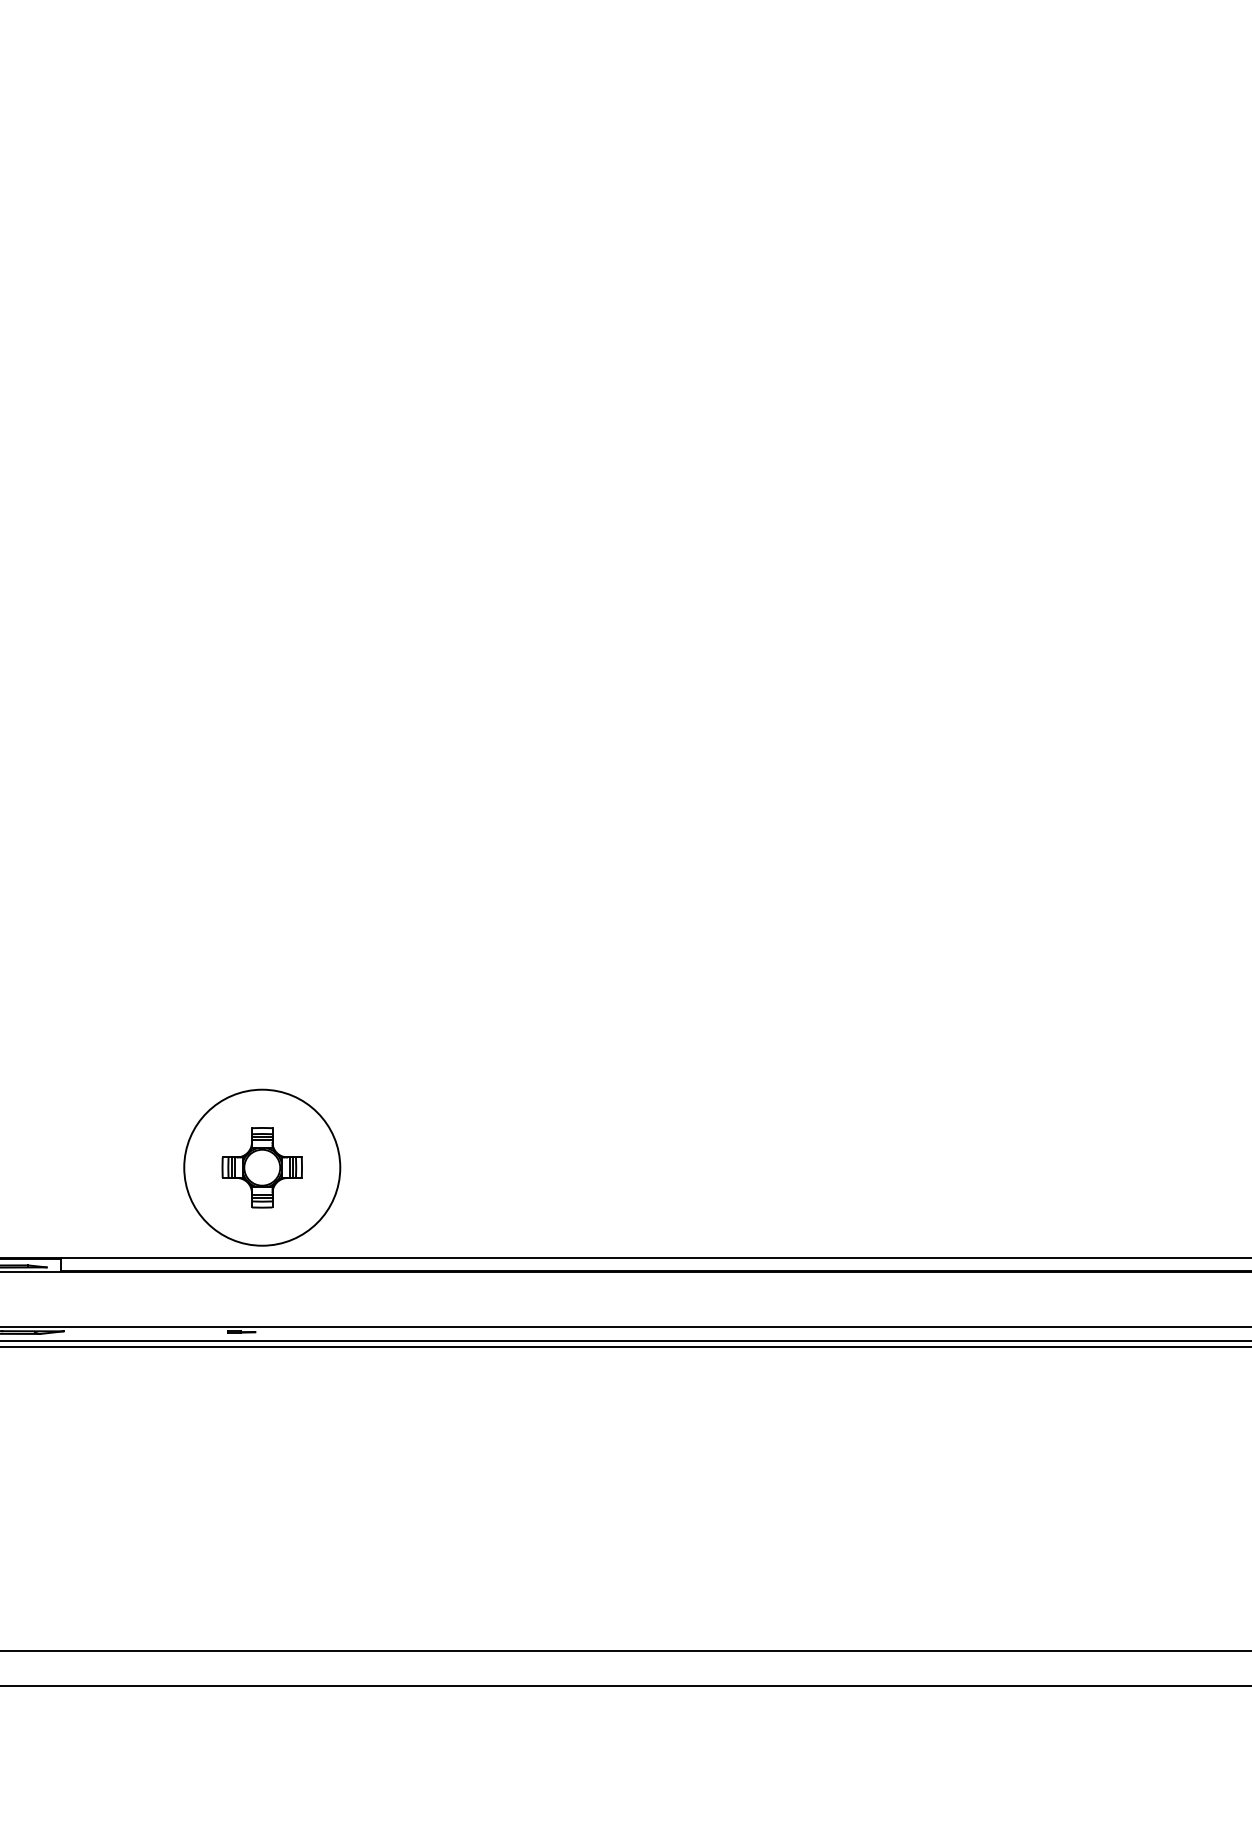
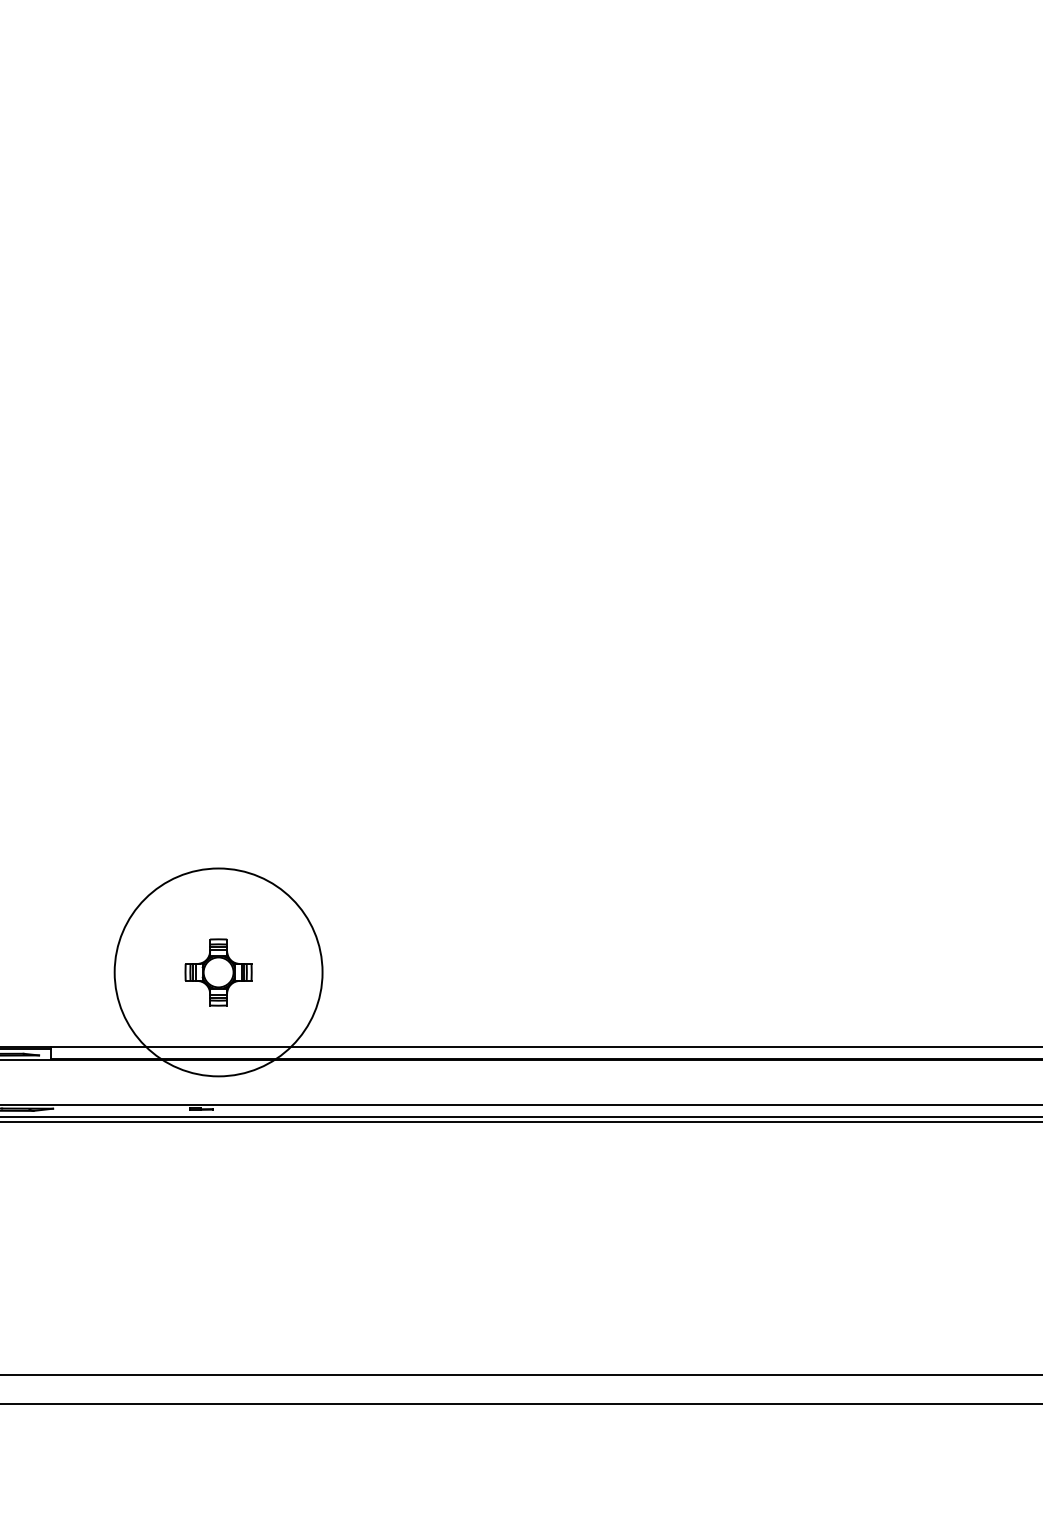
circle: (262, 1167) -> (218, 972), size x1.6

